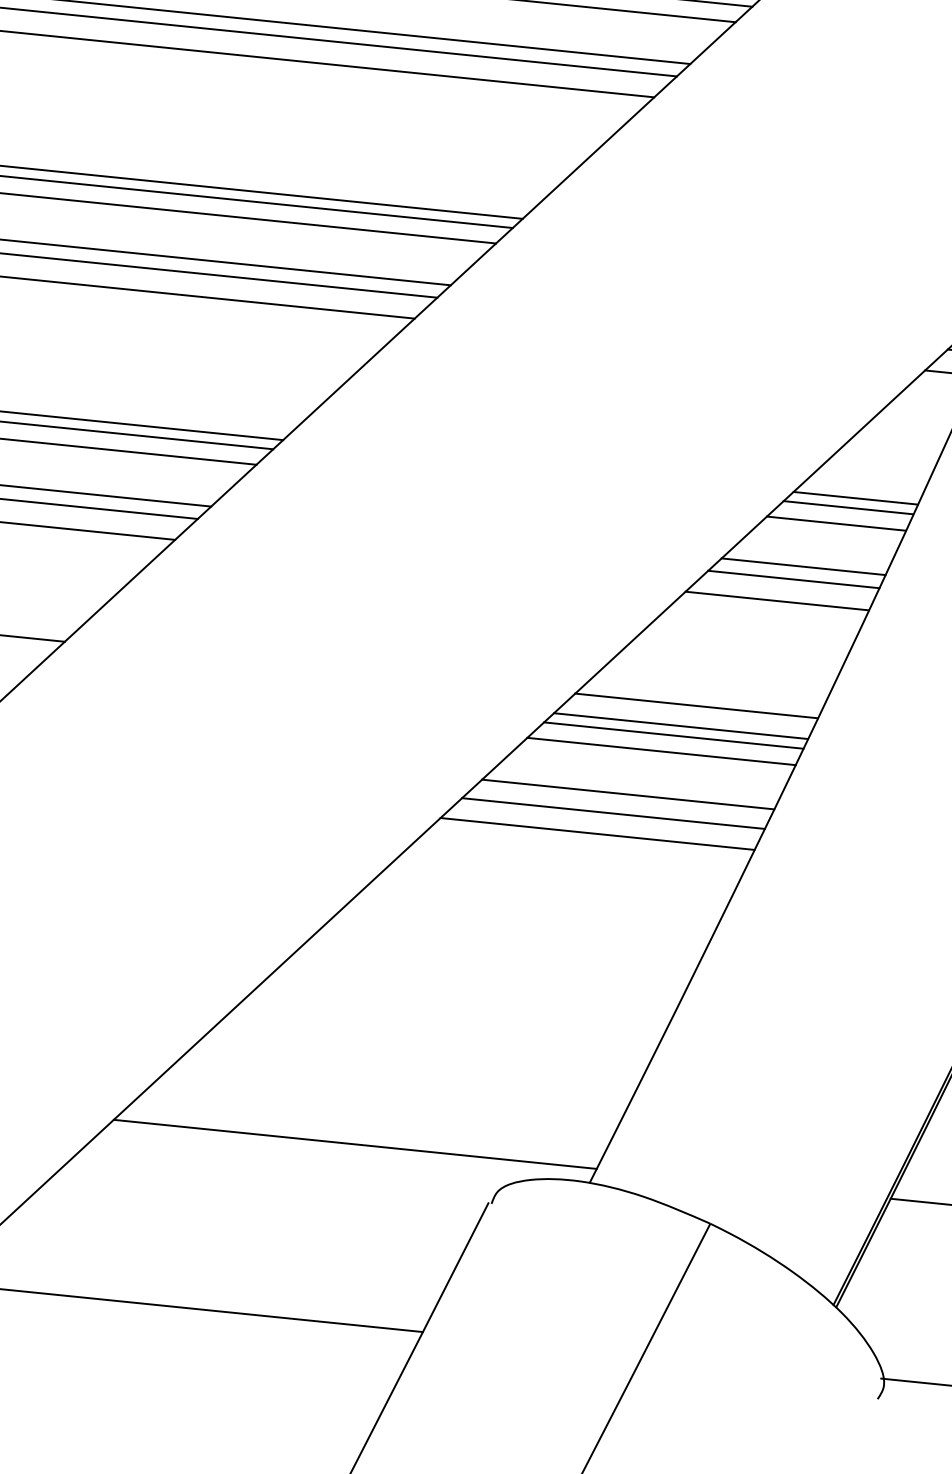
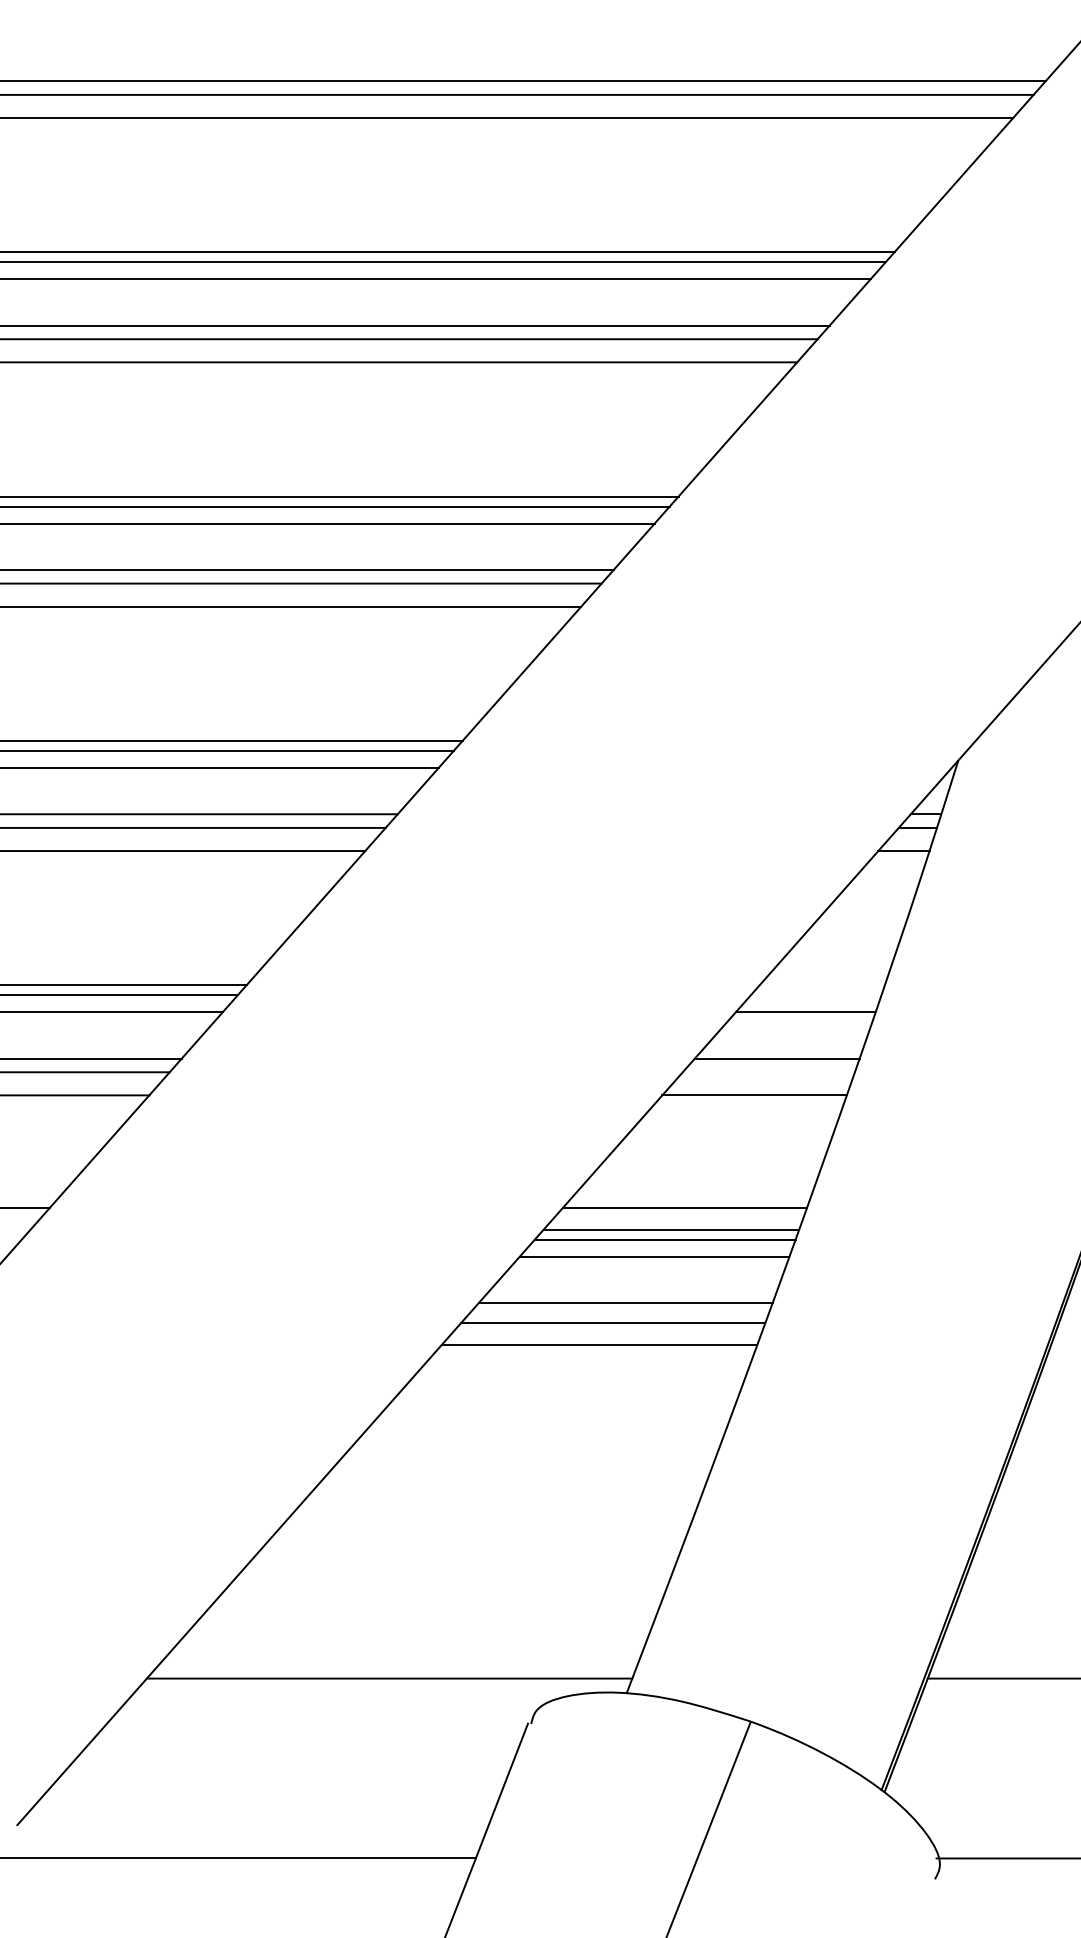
line: (855, 498) -> (821, 985), removed
line: (848, 507) -> (815, 995), removed
line: (793, 579) -> (768, 1072), removed

